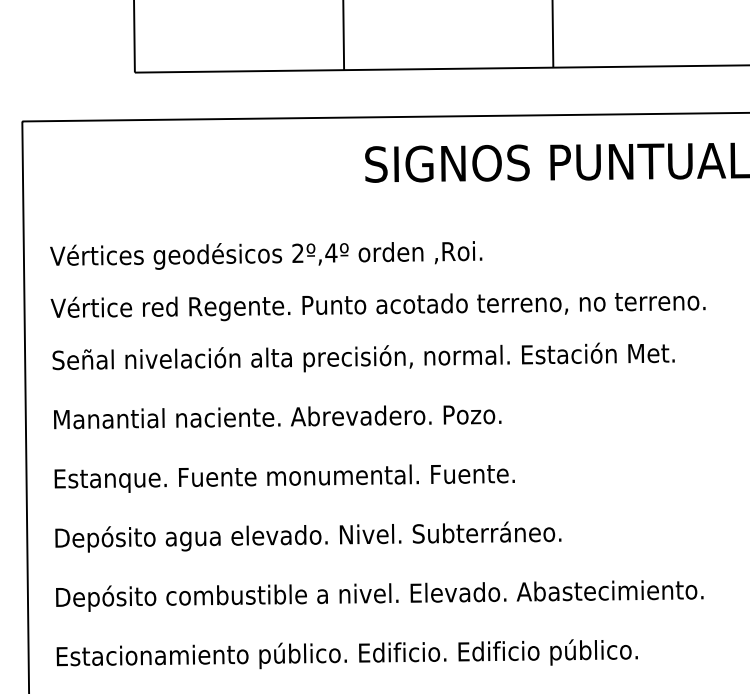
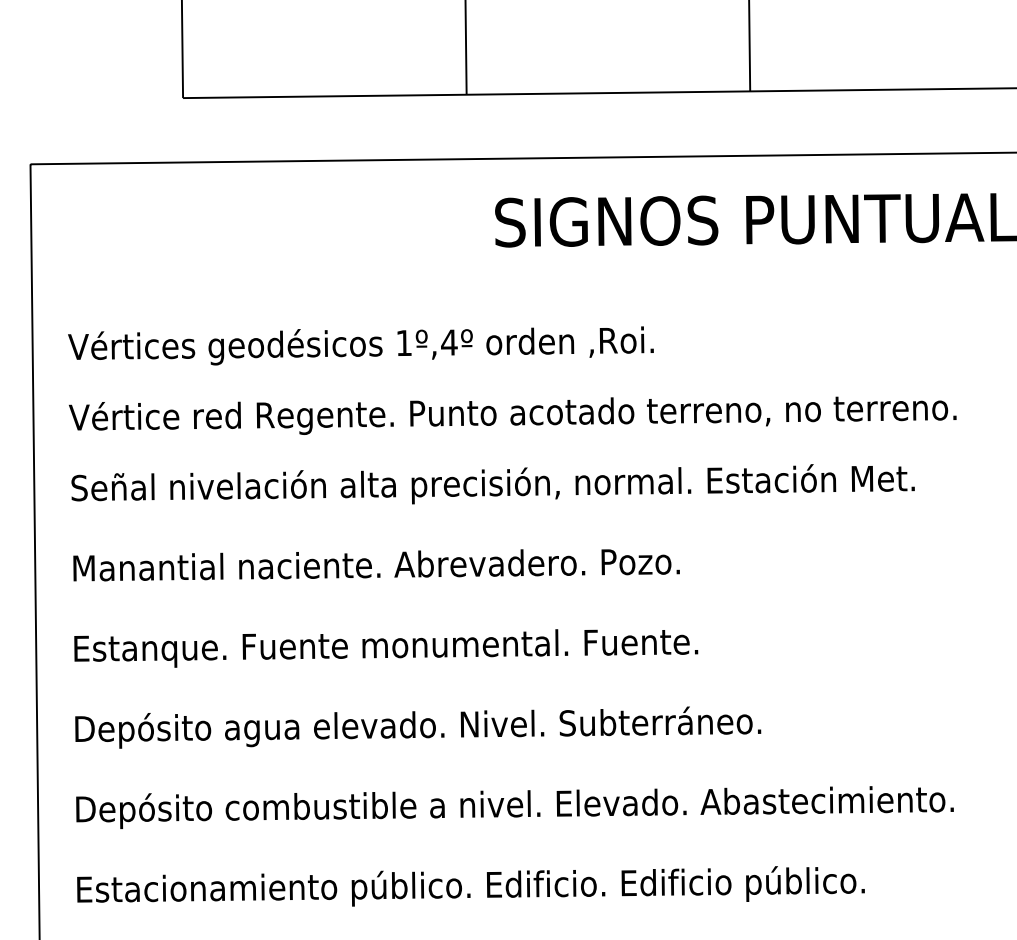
text: (297, 252) -> (403, 342), 2º,4º -> 1º,4º

